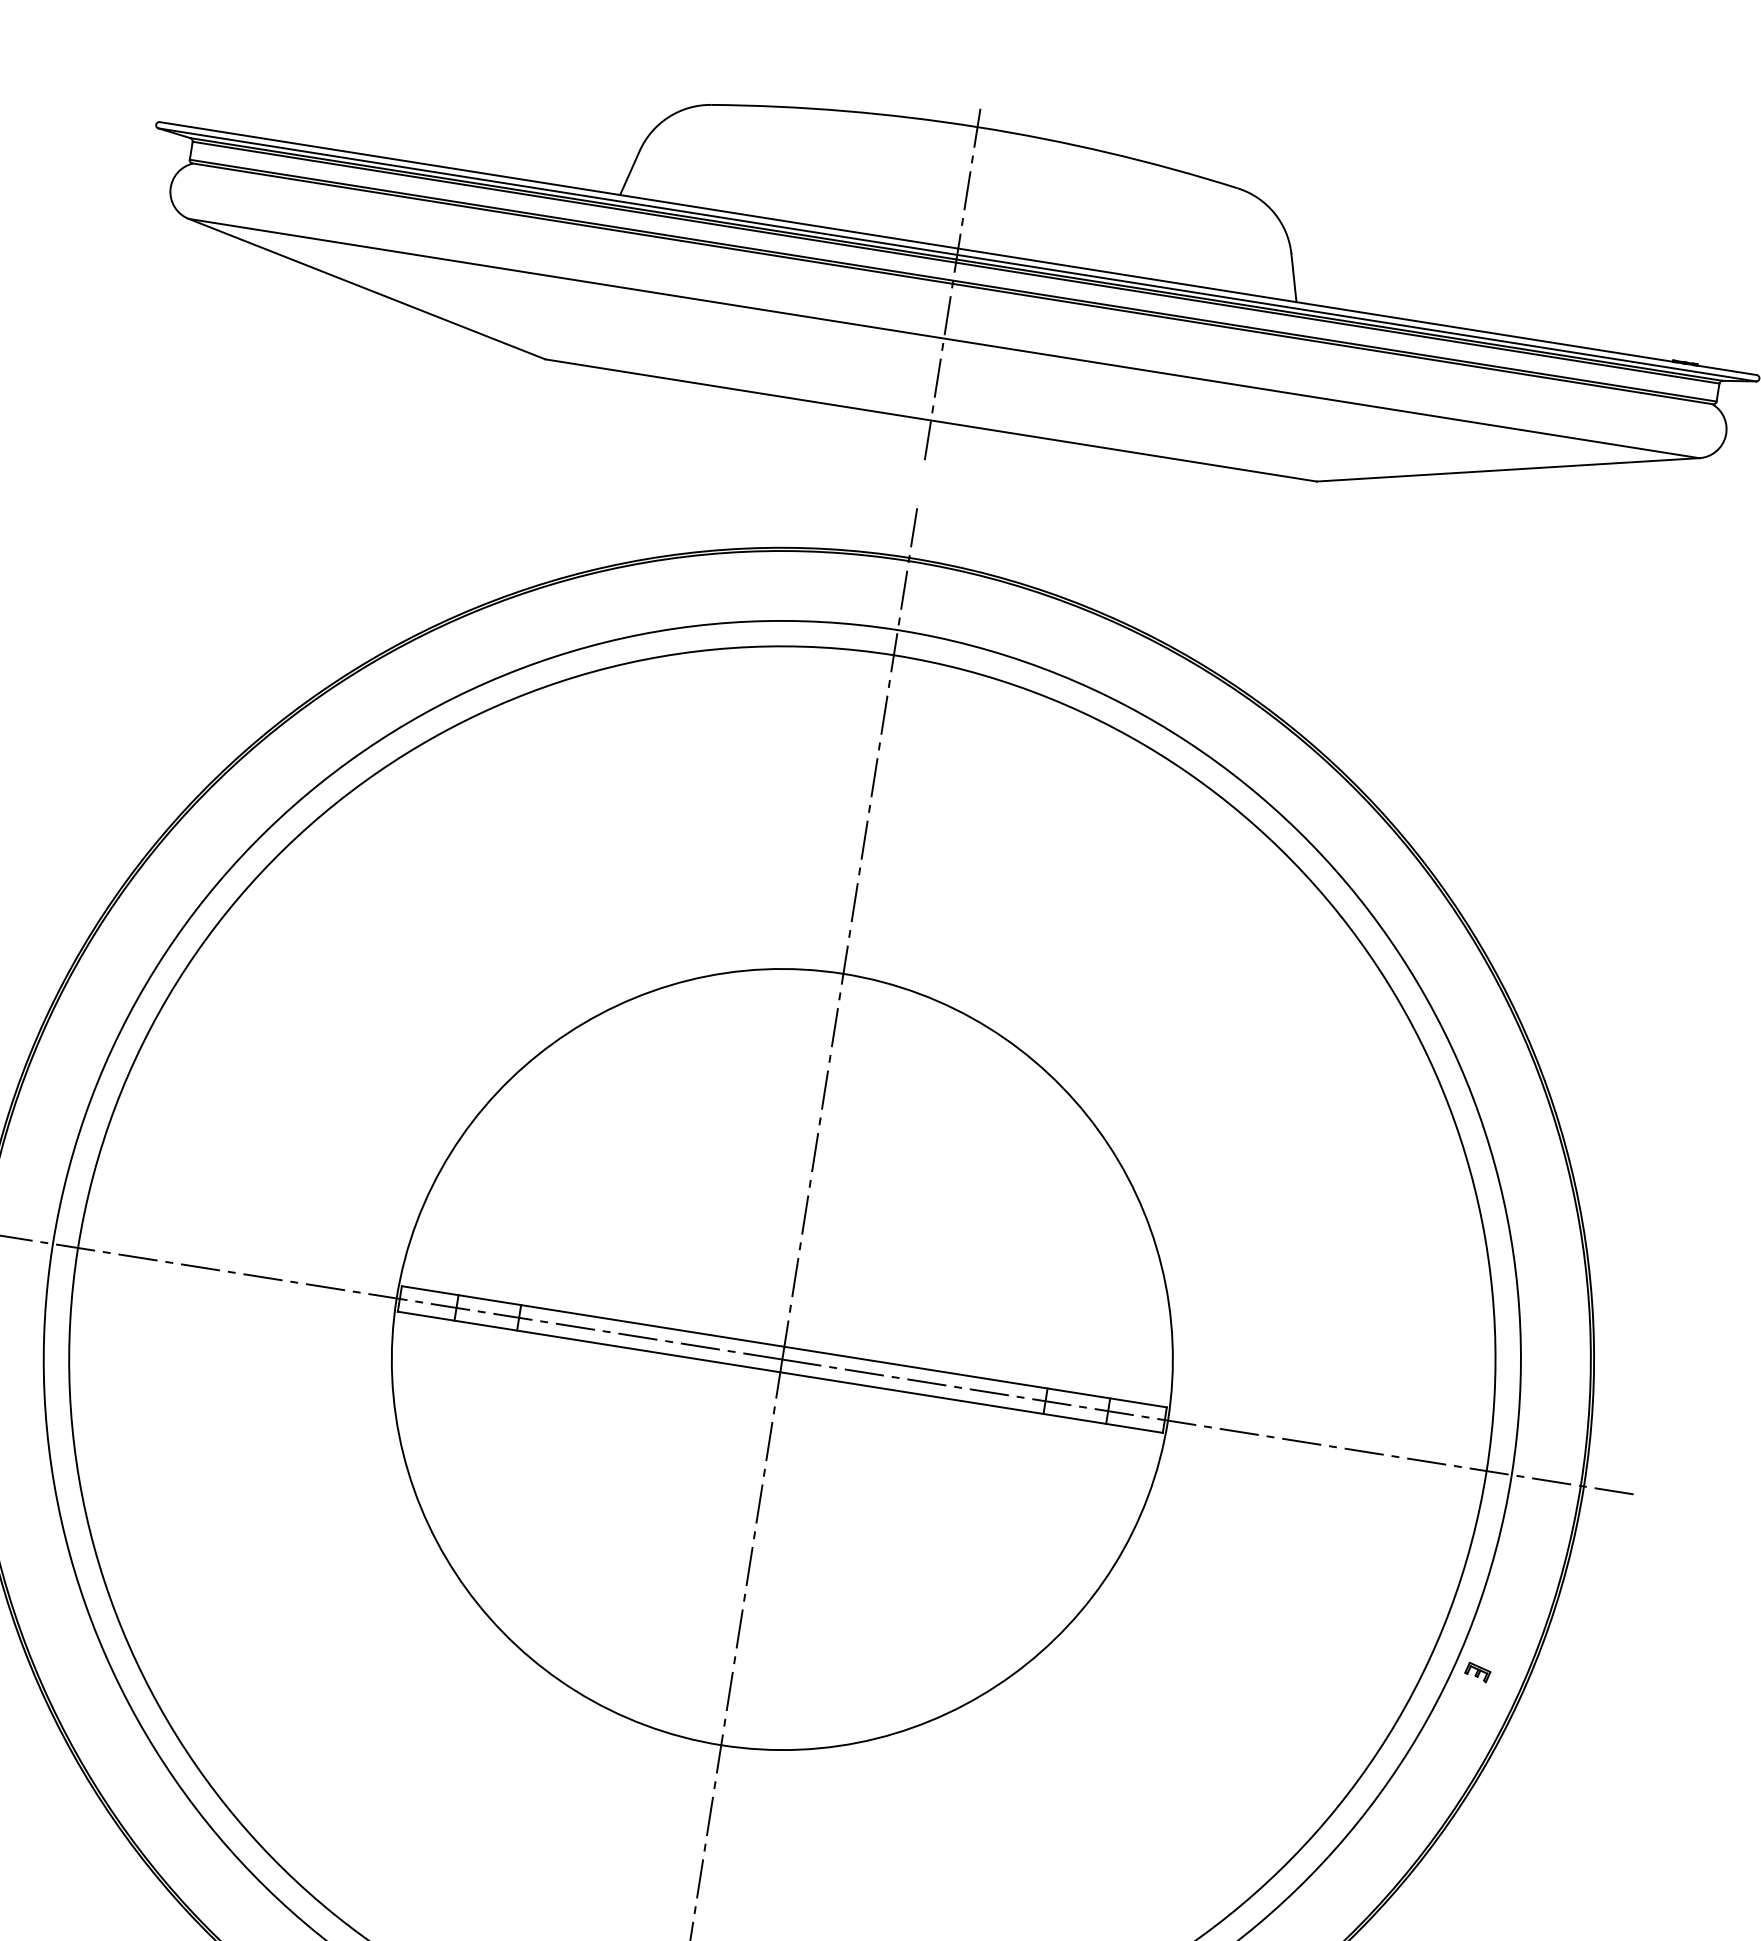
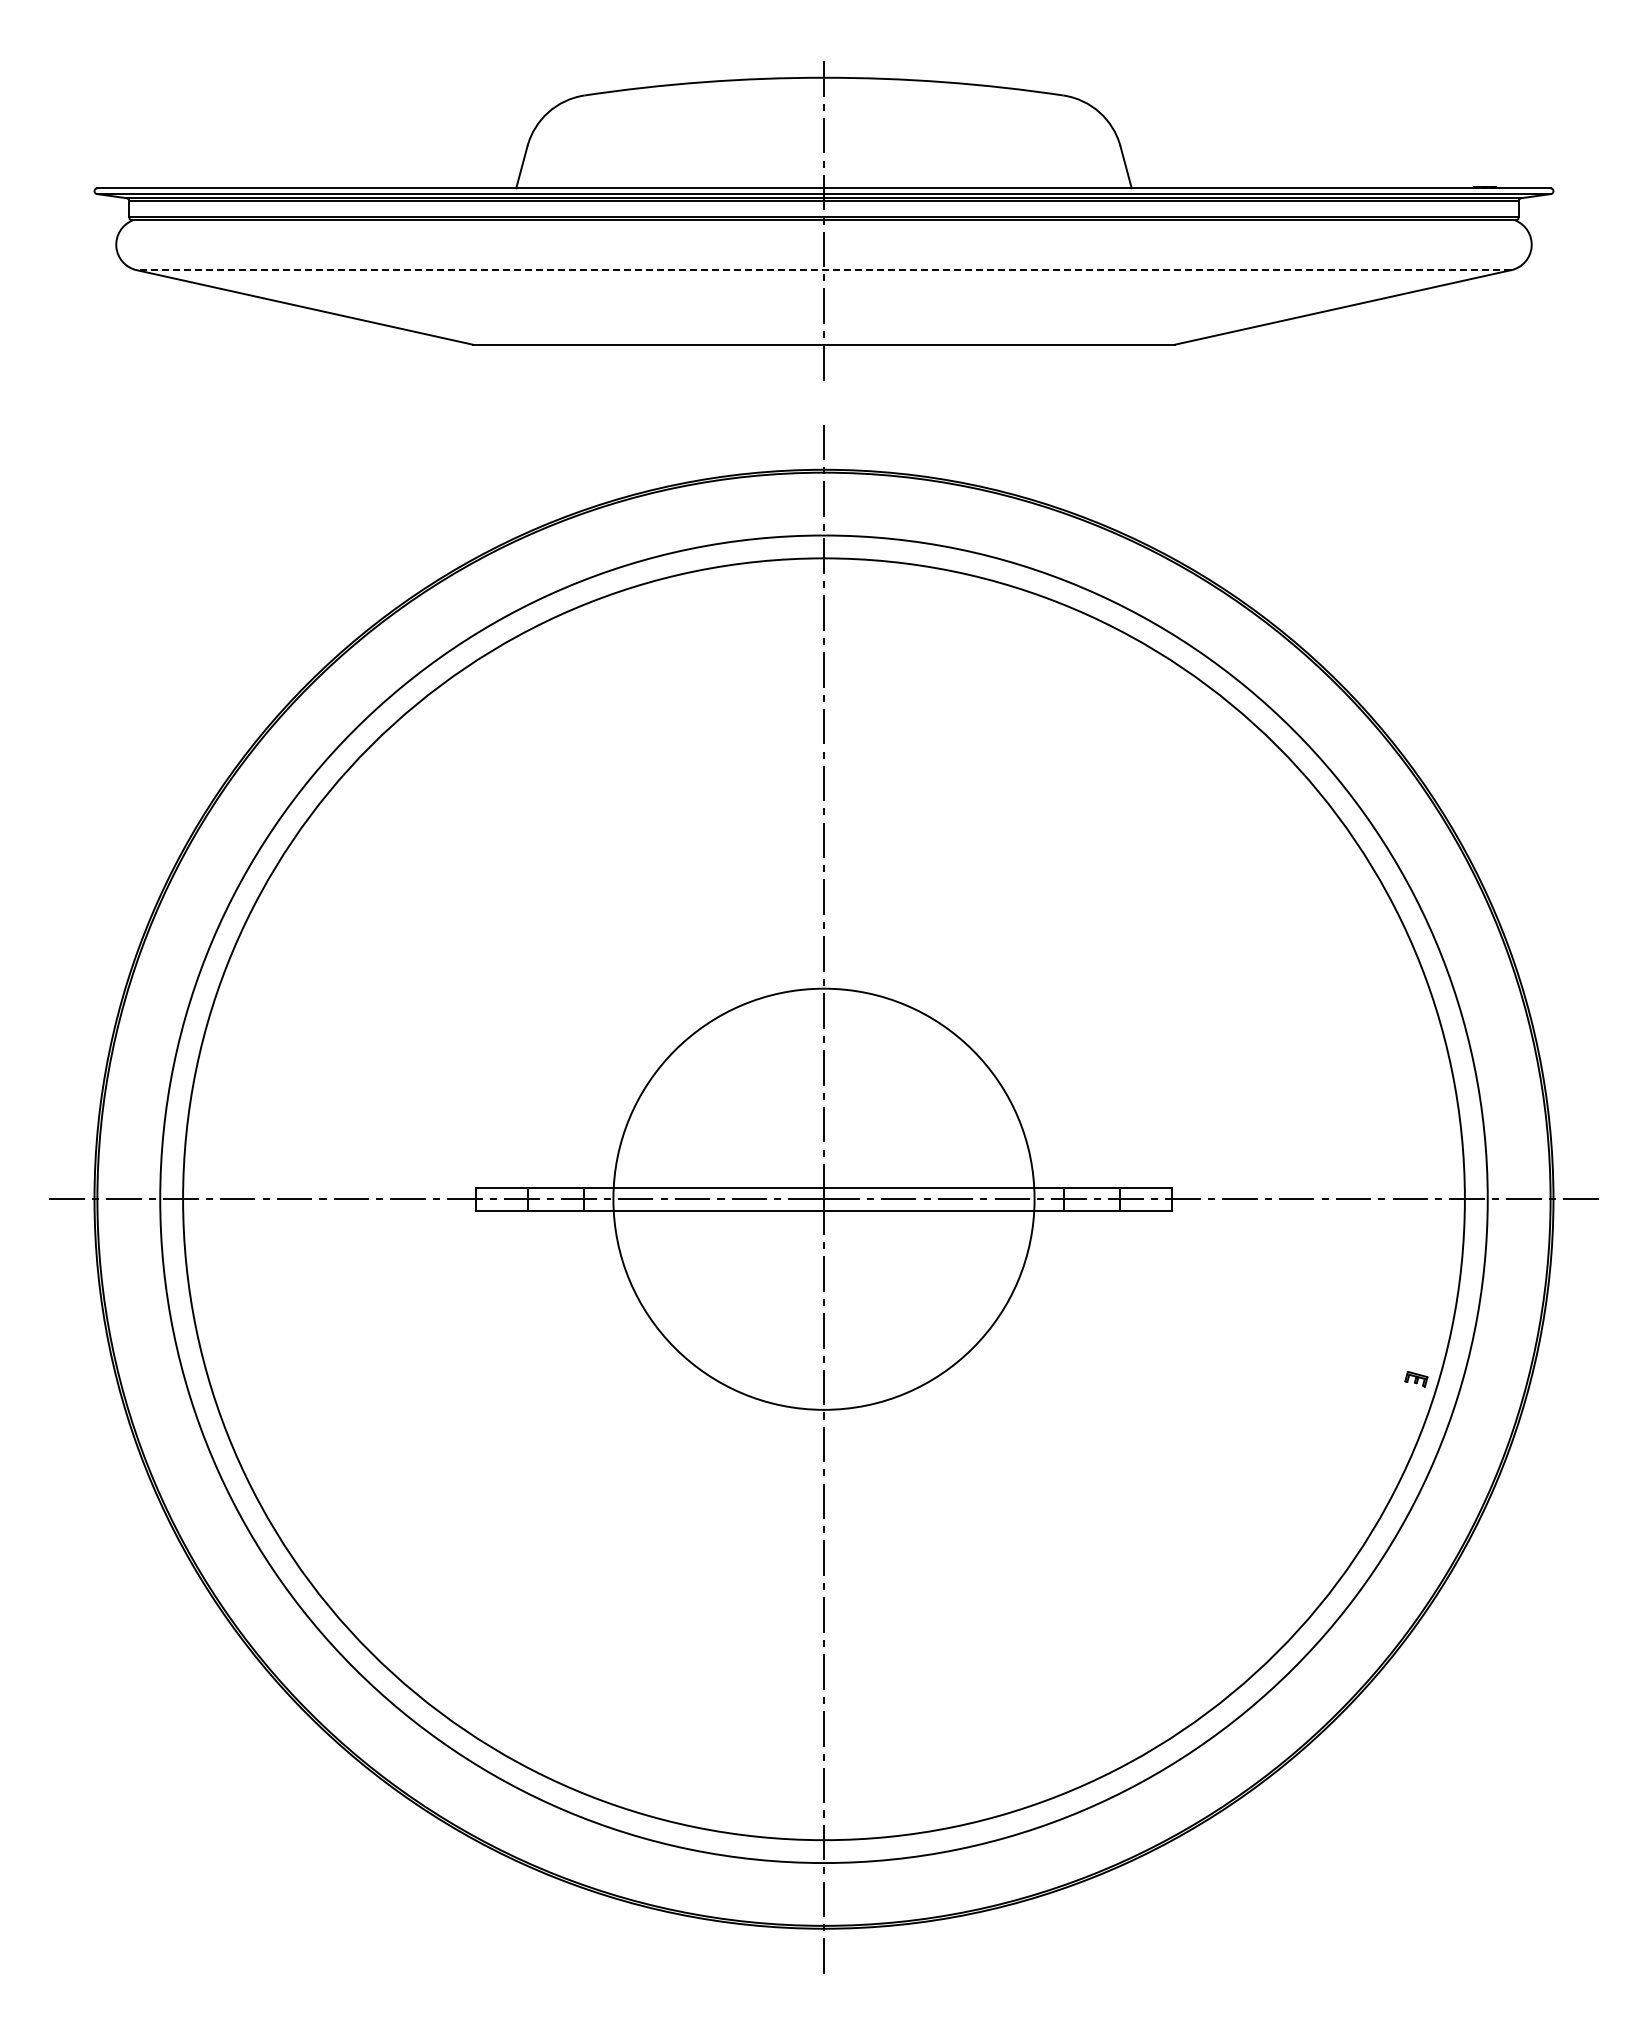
line: (943, 338) -> (823, 270), solid -> dashed
circle: (781, 1359) -> (823, 1199), size x0.6
part: (1477, 1672) -> (1416, 1379), moved

